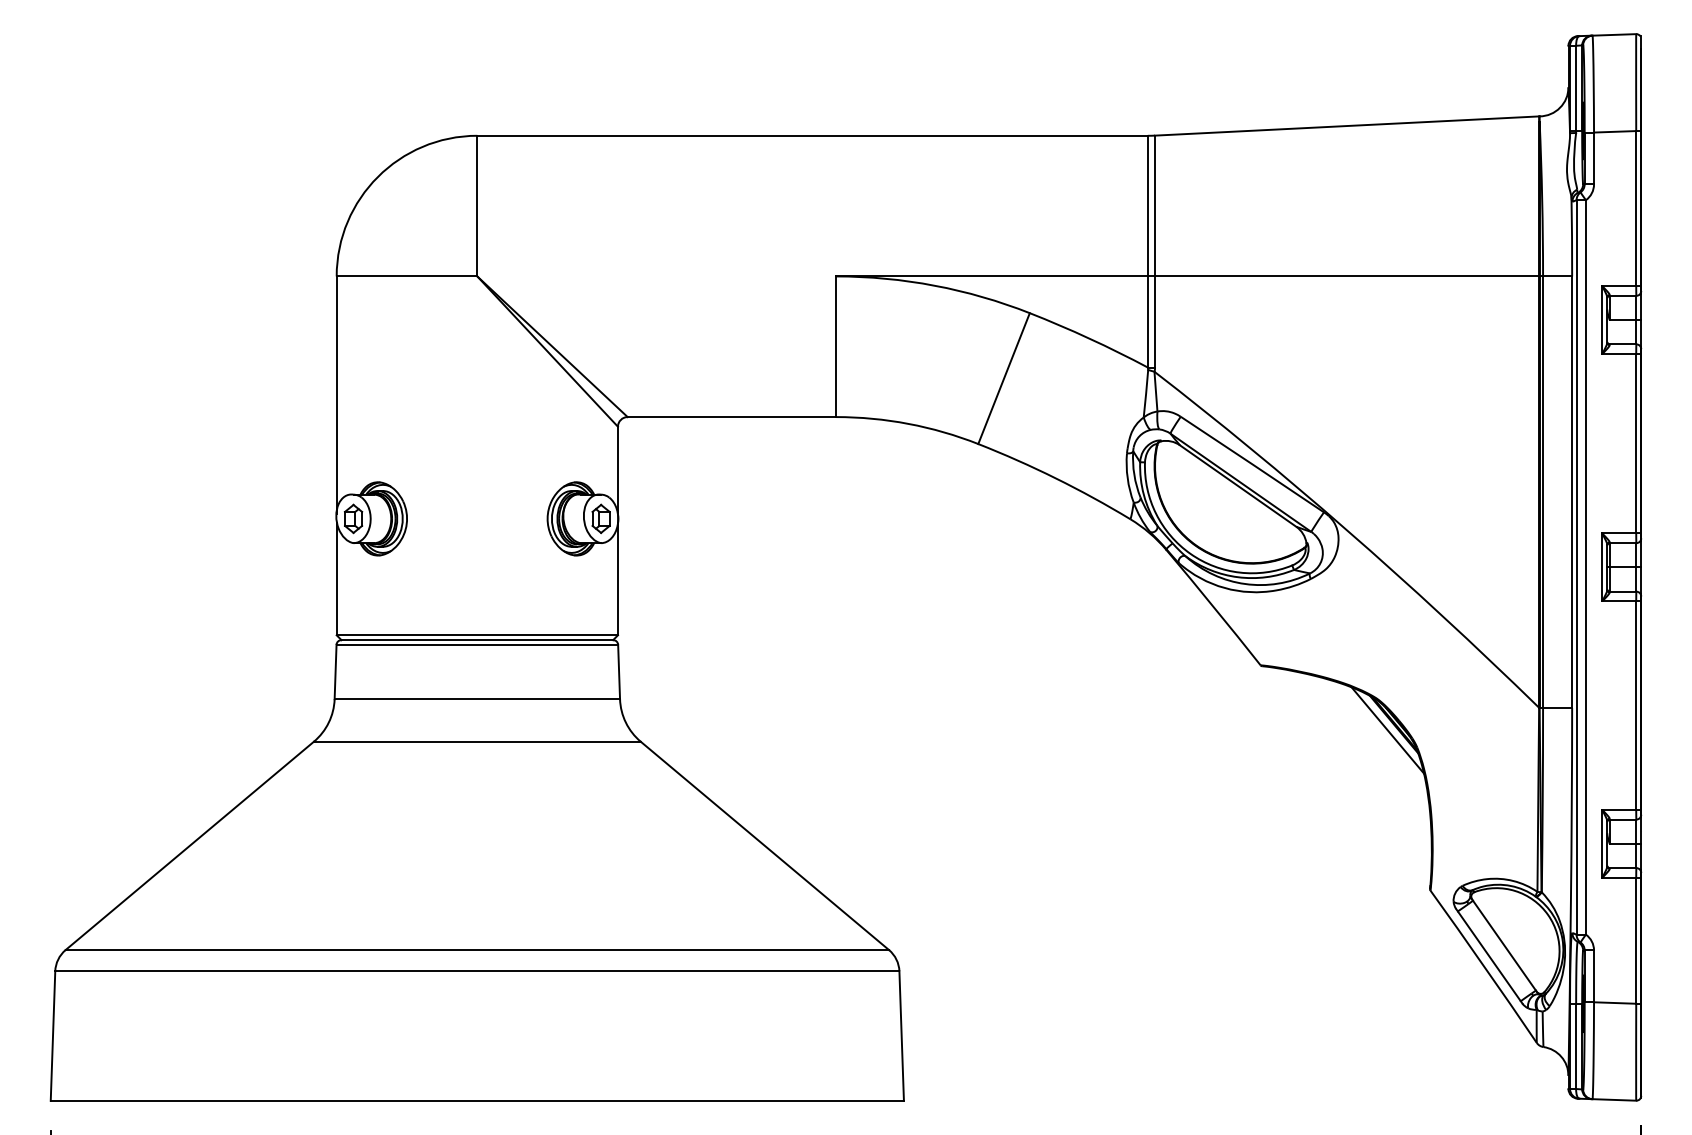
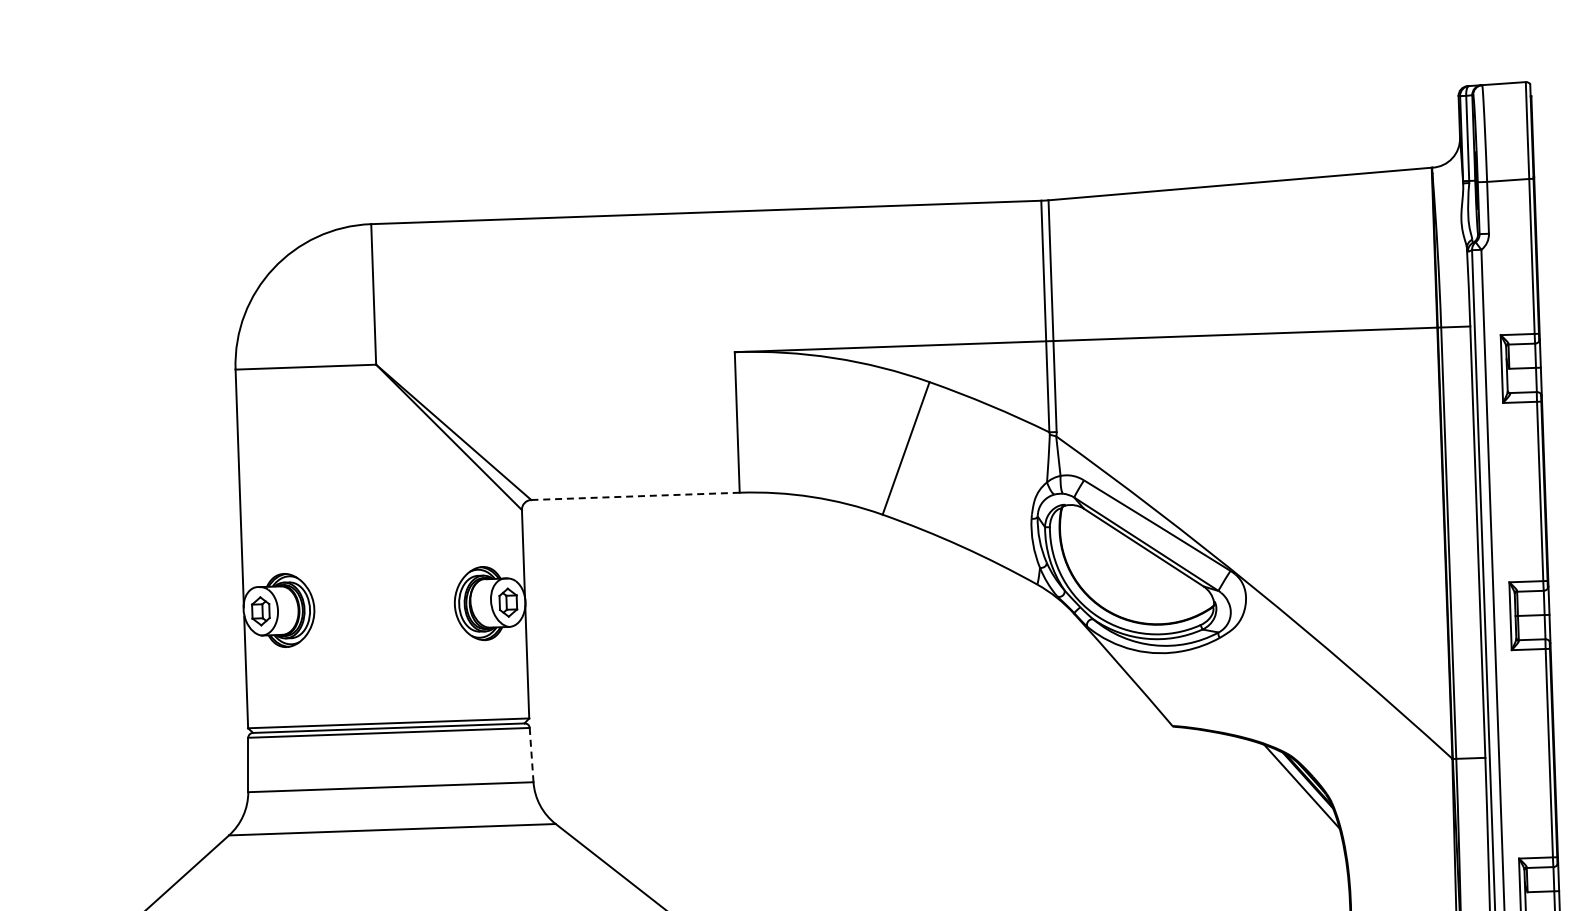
line: (731, 417) -> (635, 496), solid -> dashed
line: (619, 672) -> (532, 755), solid -> dashed

